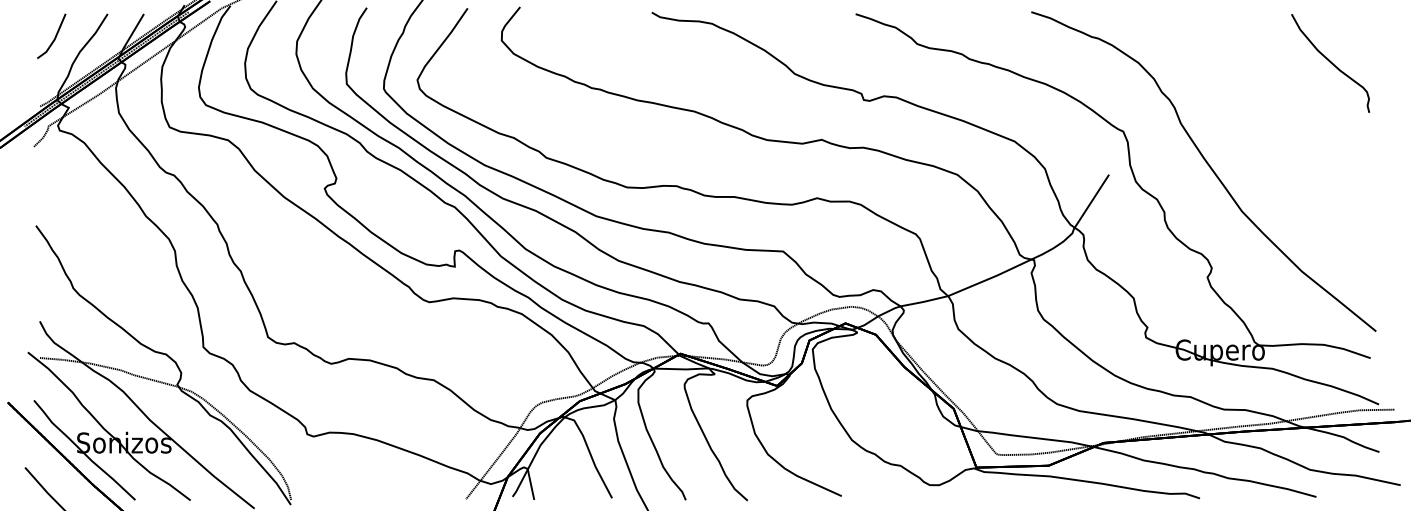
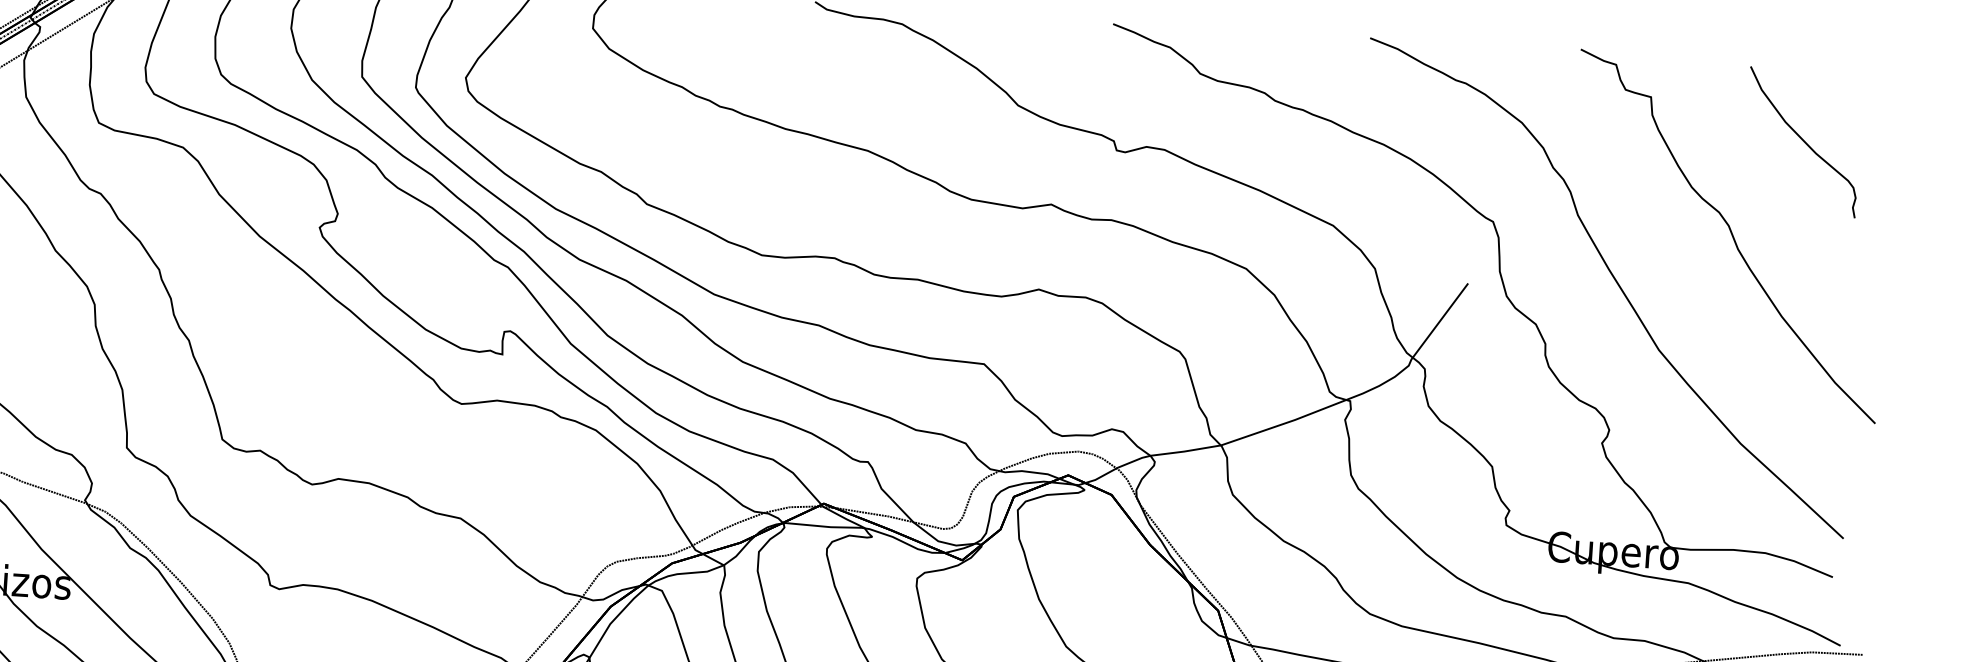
part: (1283, 130) -> (1727, 235), added

